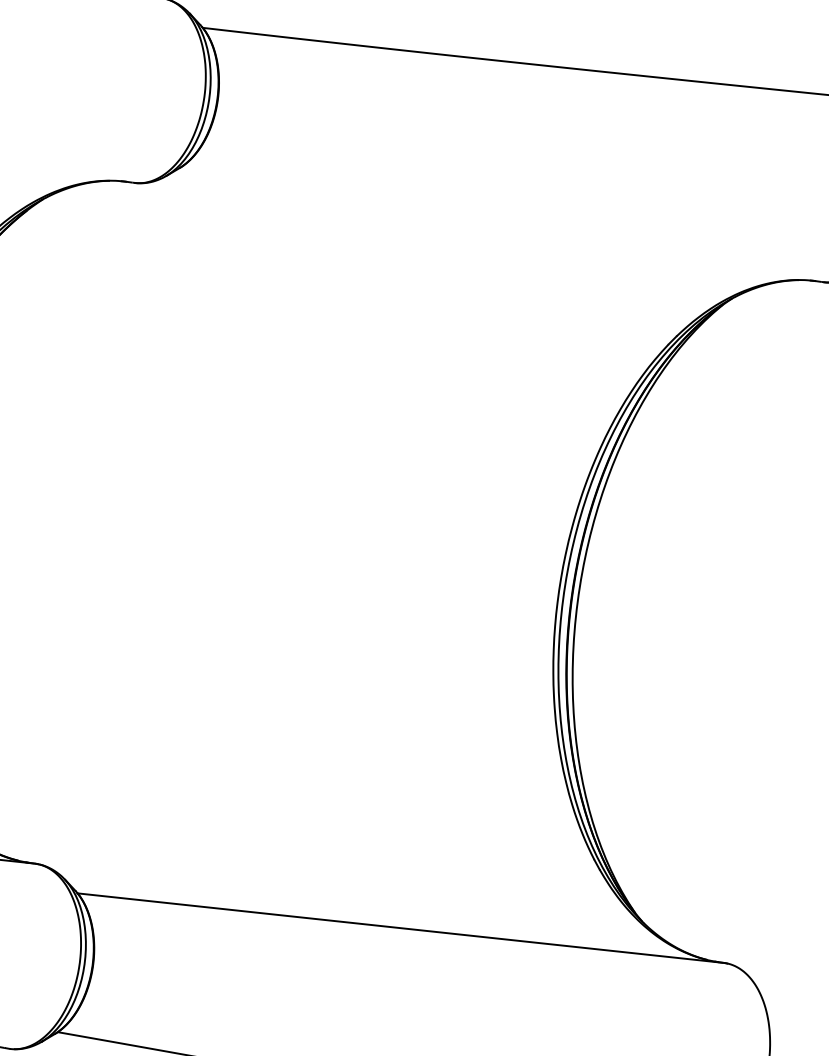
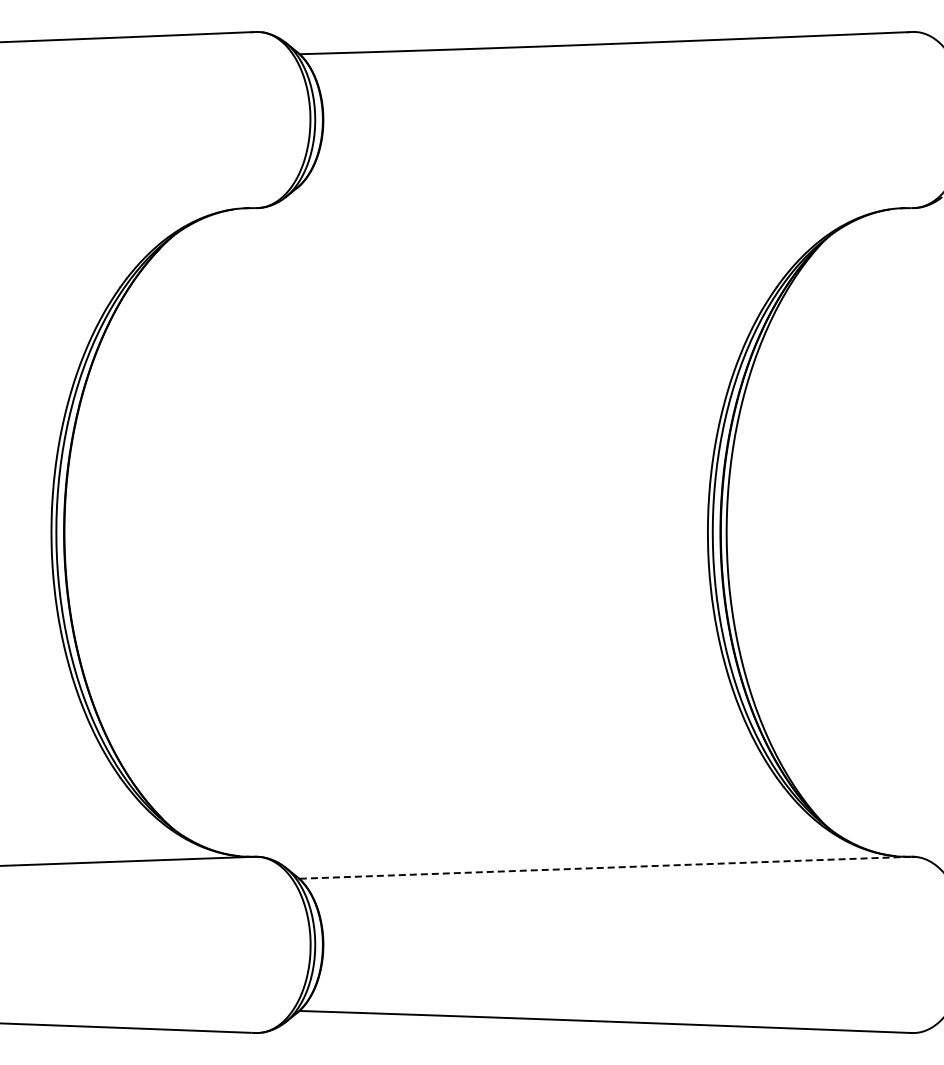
line: (399, 927) -> (604, 867), solid -> dashed

